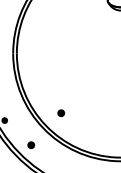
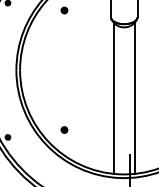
line: (110, 80) -> (113, 97), added
part: (31, 144) -> (34, 161), removed

